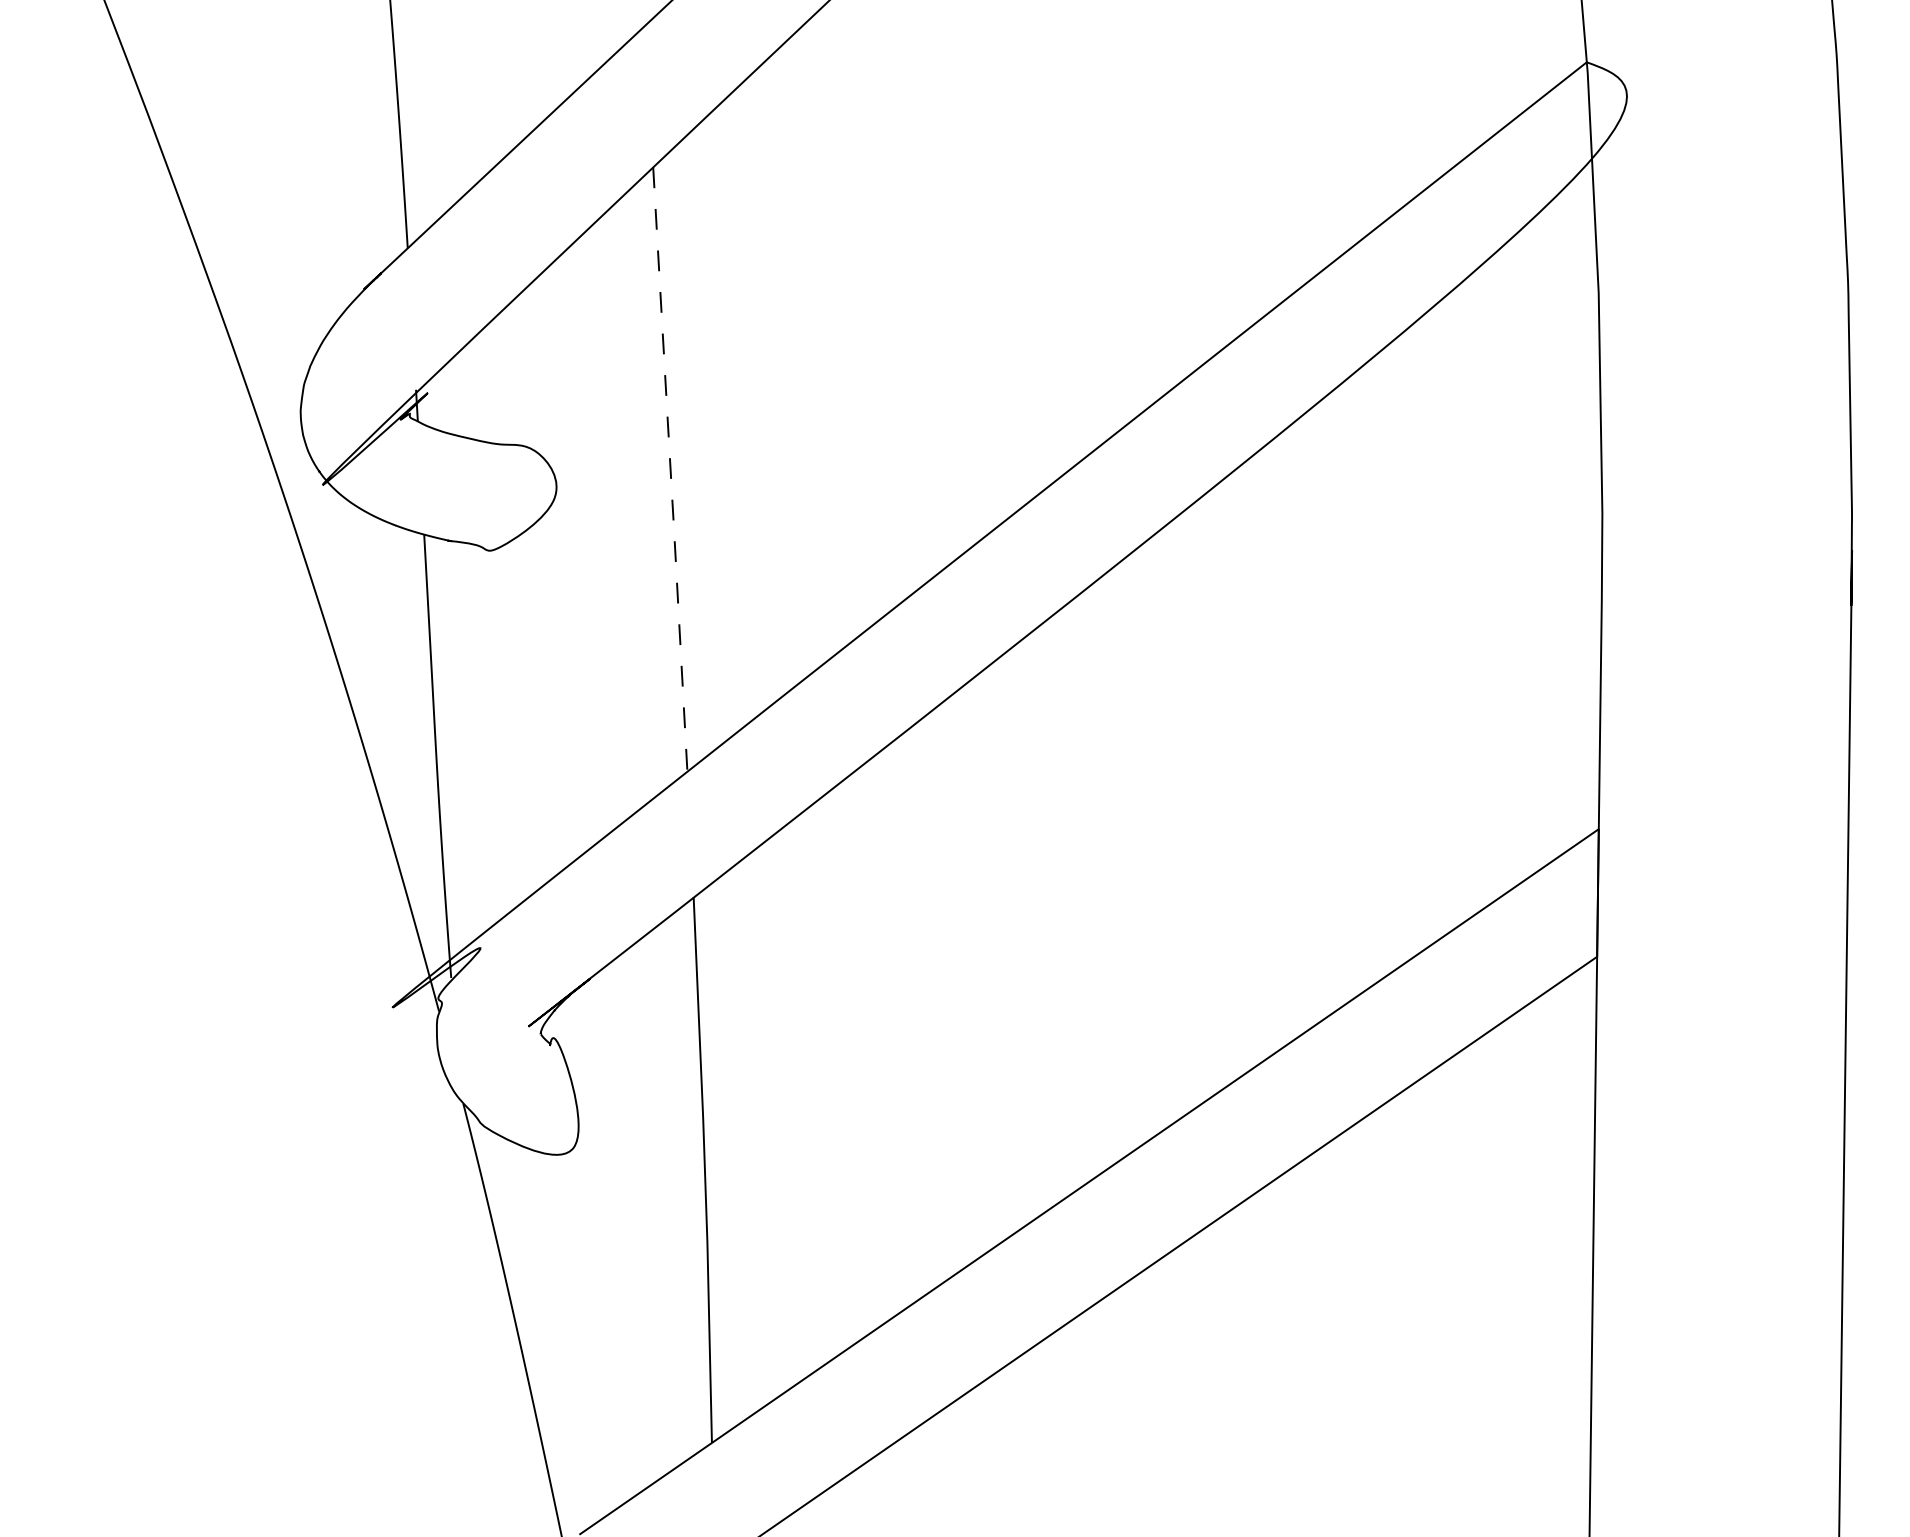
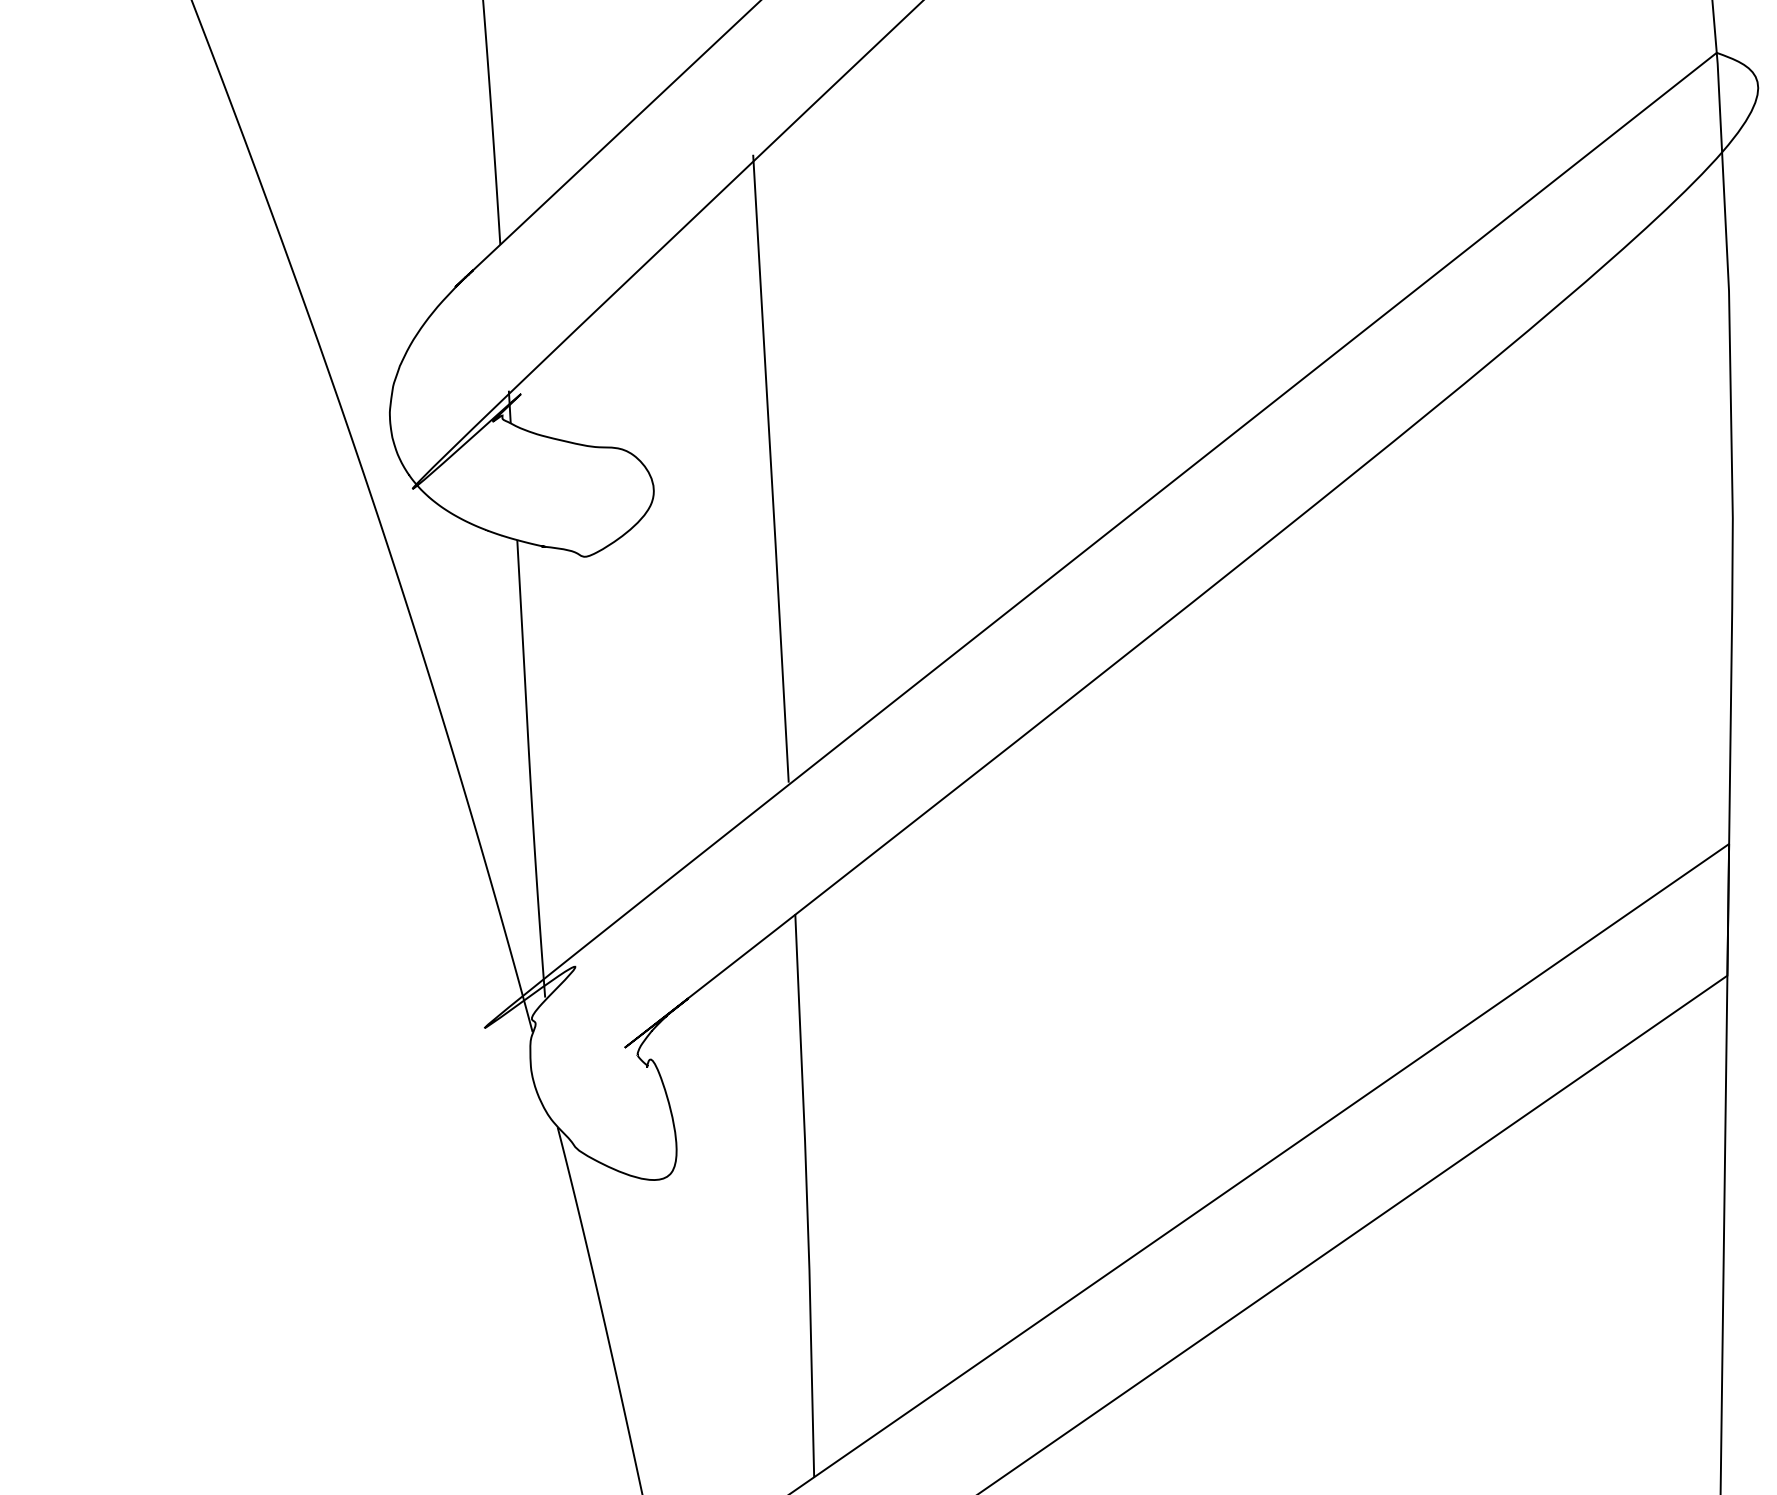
line: (670, 464) -> (771, 467), dashed -> solid

